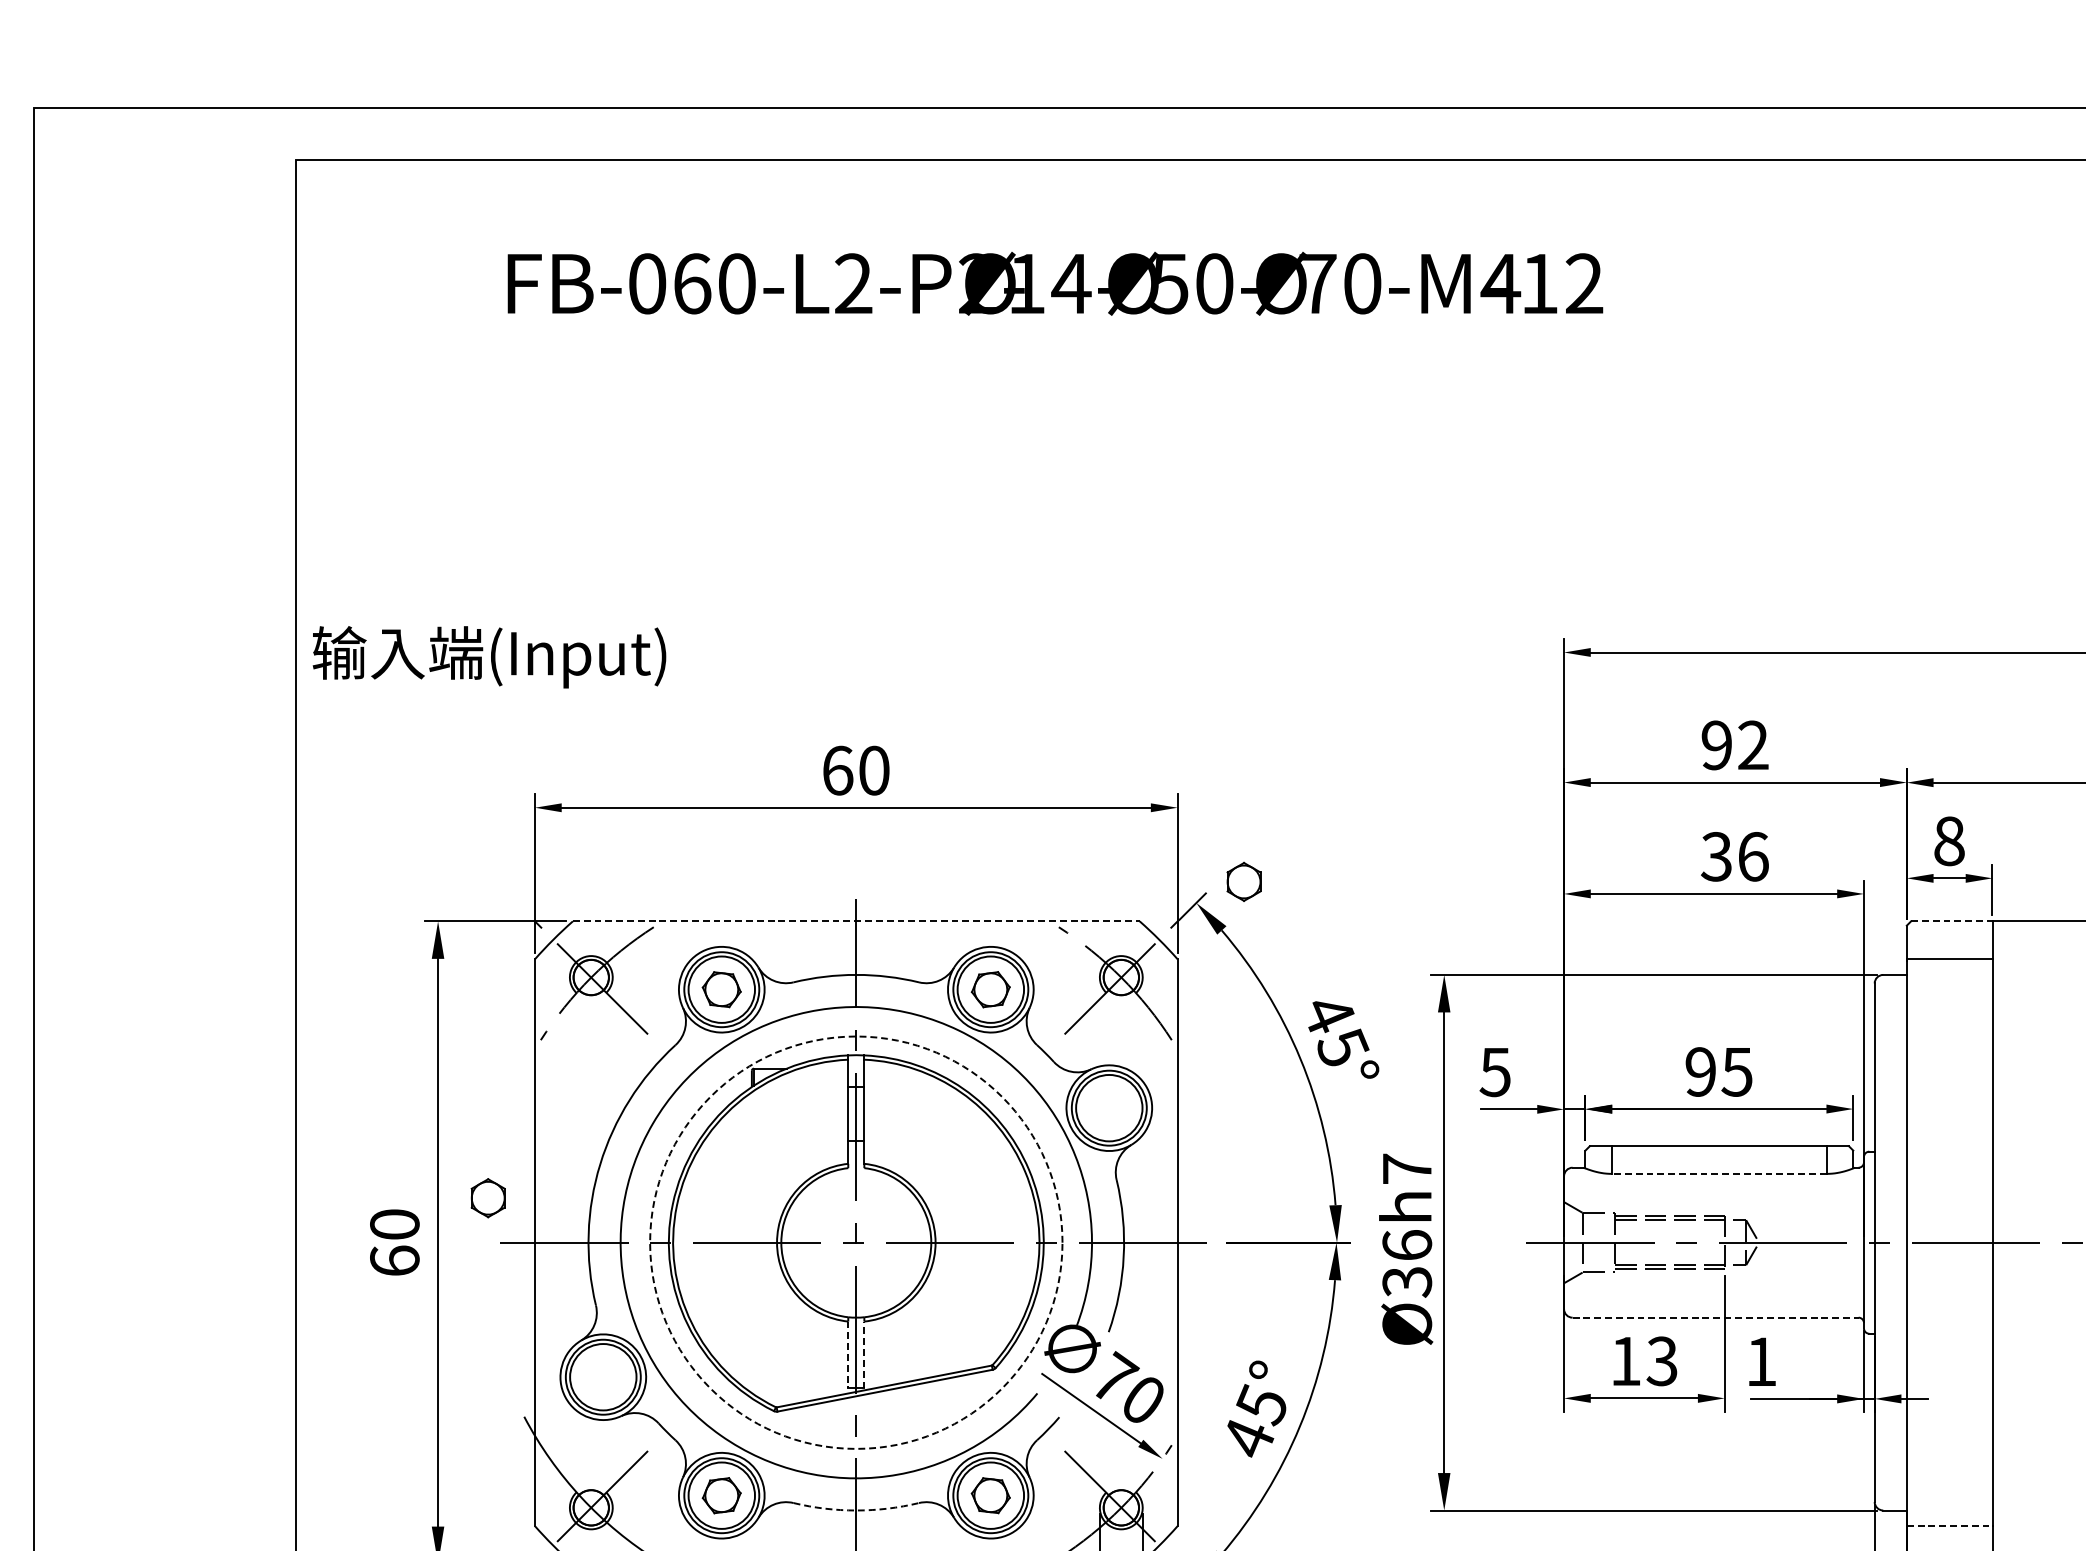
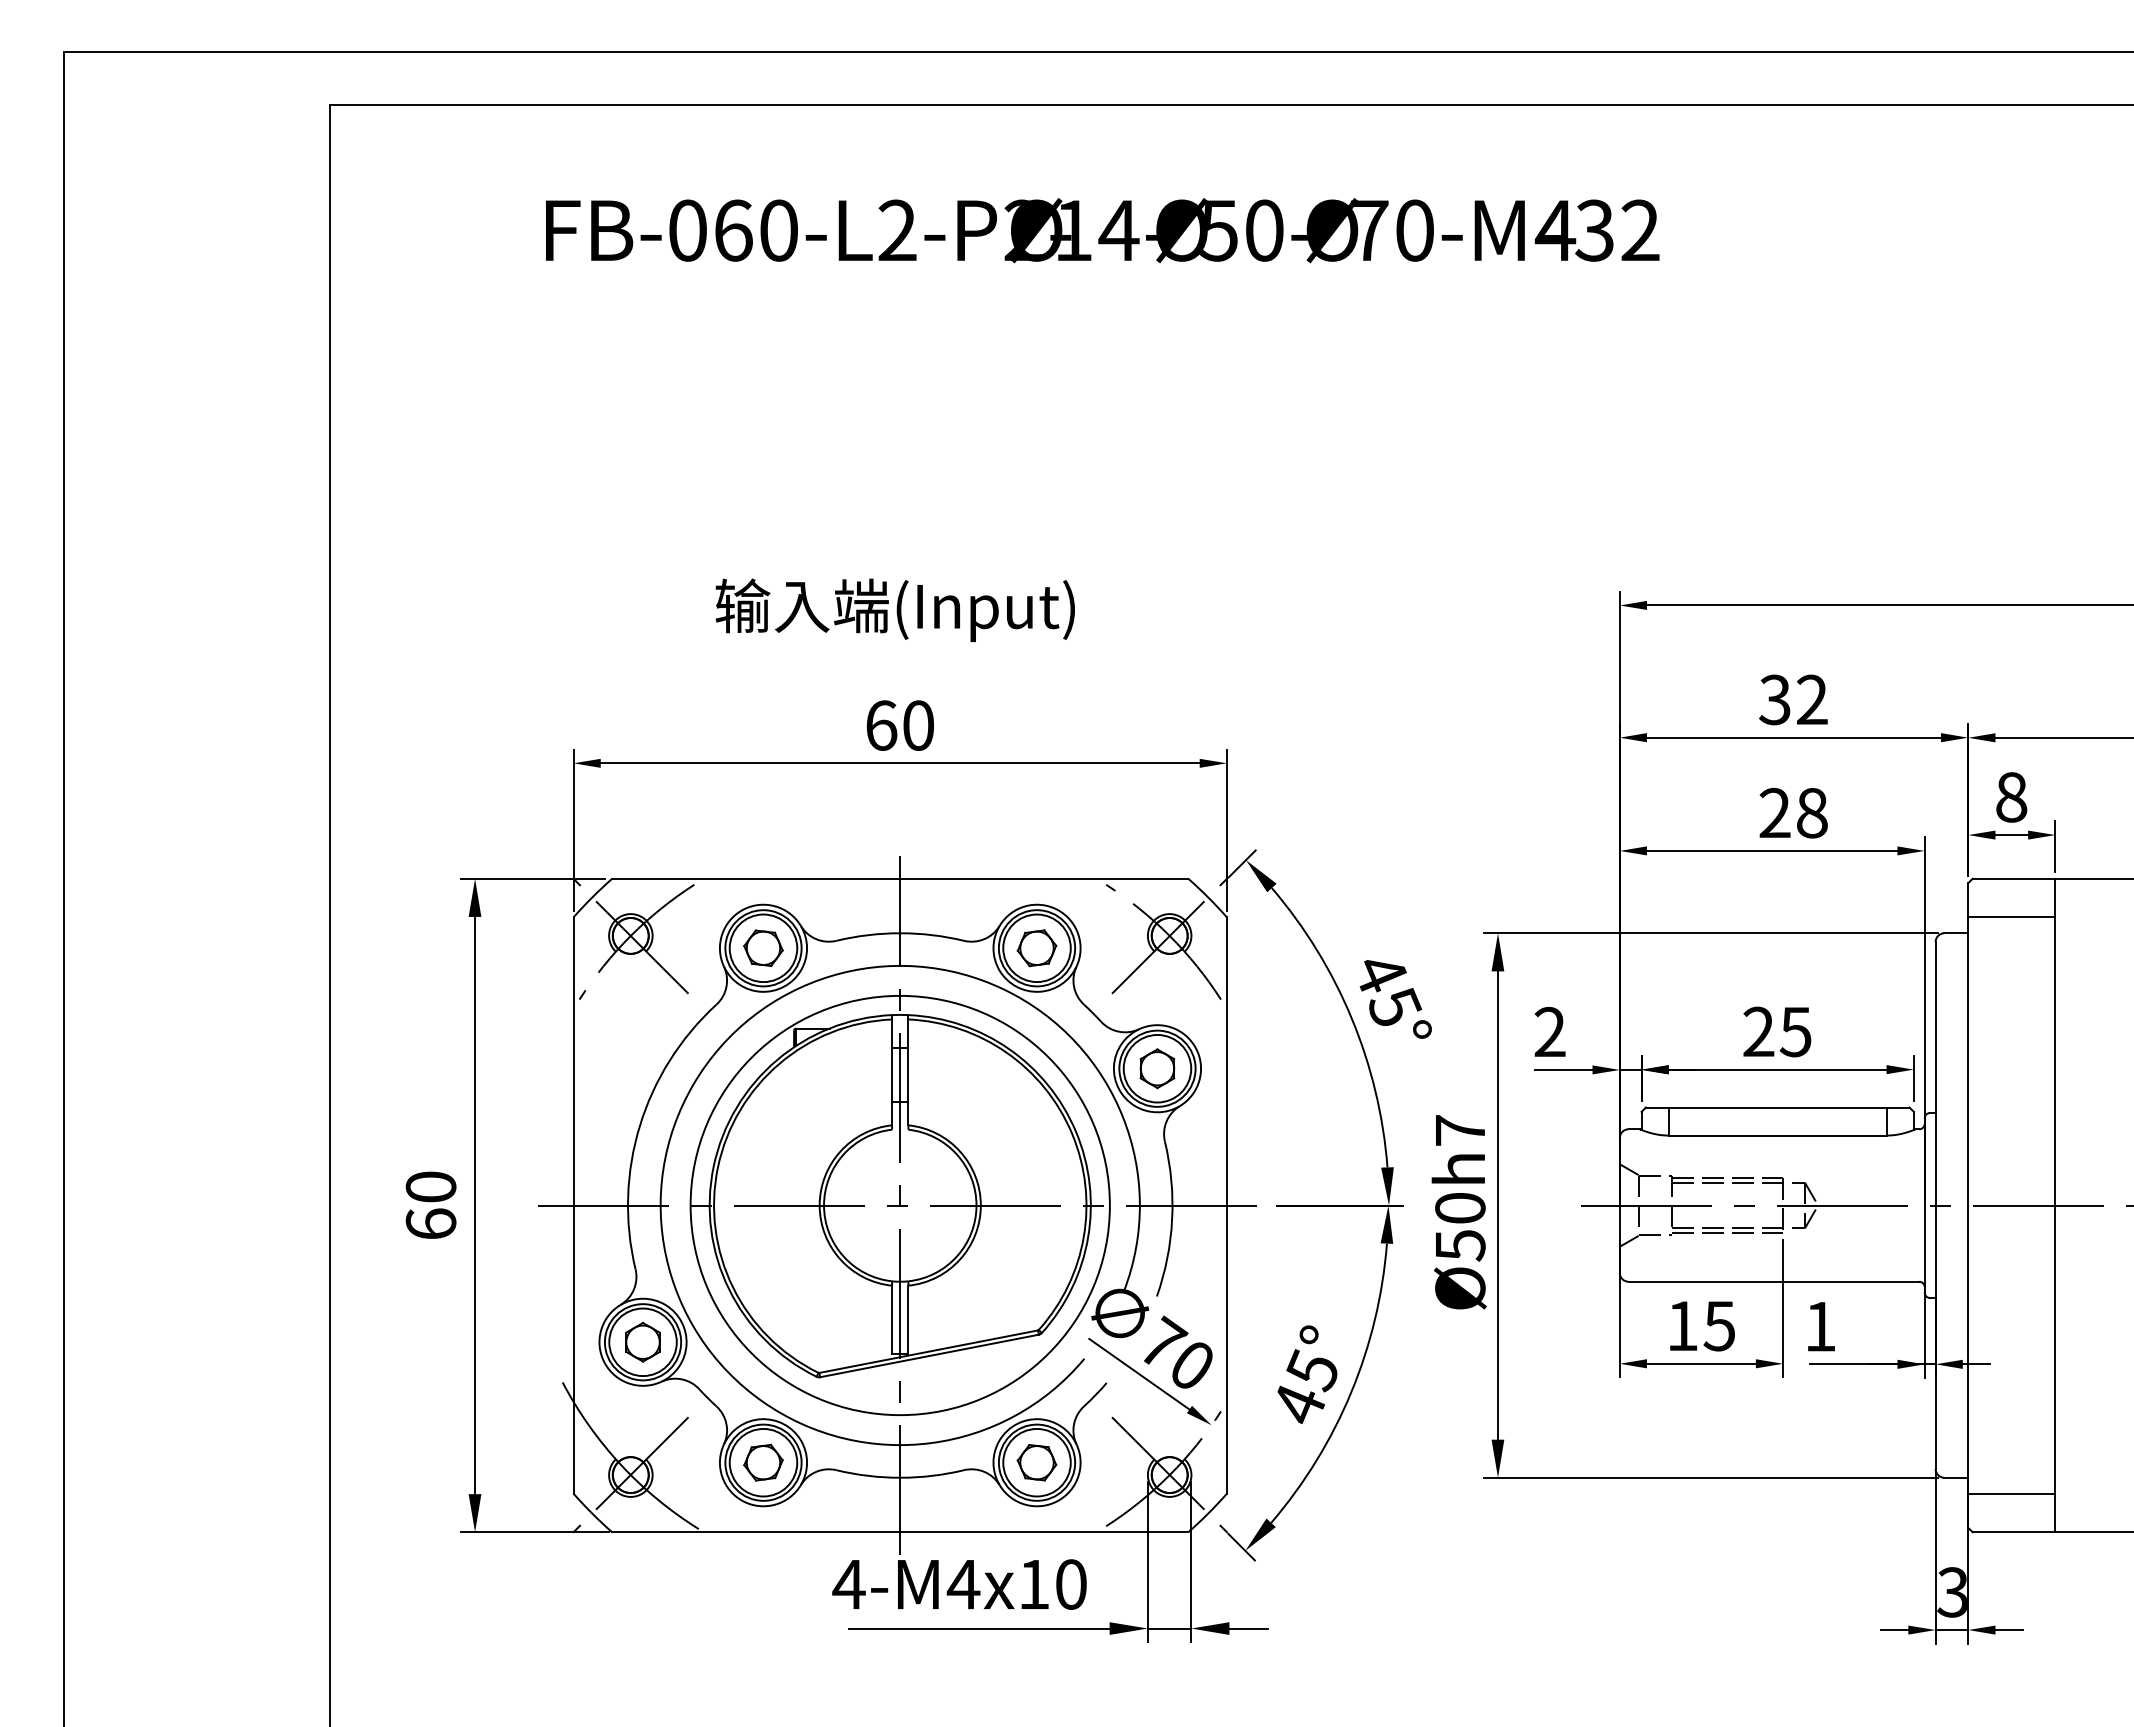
text: (1539, 283) -> (1594, 230), 12 -> 32
text: (488, 656) -> (894, 609), moved
text: (1716, 744) -> (1774, 699), 92 -> 32
text: (1734, 856) -> (1793, 812), 36 -> 28
part: (1244, 881) -> (1157, 1068), moved
line: (856, 921) -> (900, 878), dashed -> solid
line: (1952, 921) -> (2014, 878), dashed -> solid
text: (1494, 1071) -> (1549, 1031), 5 -> 2
text: (1700, 1072) -> (1758, 1032), 95 -> 25
line: (1719, 1173) -> (1777, 1135), dashed -> solid
part: (487, 1197) -> (642, 1341), moved
arc: (649, 1242) -> (690, 1205), dashed -> solid
text: (1407, 1263) -> (1460, 1226), Ø36h7 -> Ø50h7
line: (1716, 1317) -> (1774, 1281), dashed -> solid
line: (848, 1354) -> (892, 1319), dashed -> solid
line: (864, 1354) -> (908, 1319), dashed -> solid
text: (1661, 1360) -> (1718, 1325), 13 -> 15
arc: (856, 1510) -> (900, 1477), dashed -> solid
line: (1949, 1525) -> (2011, 1493), dashed -> solid

